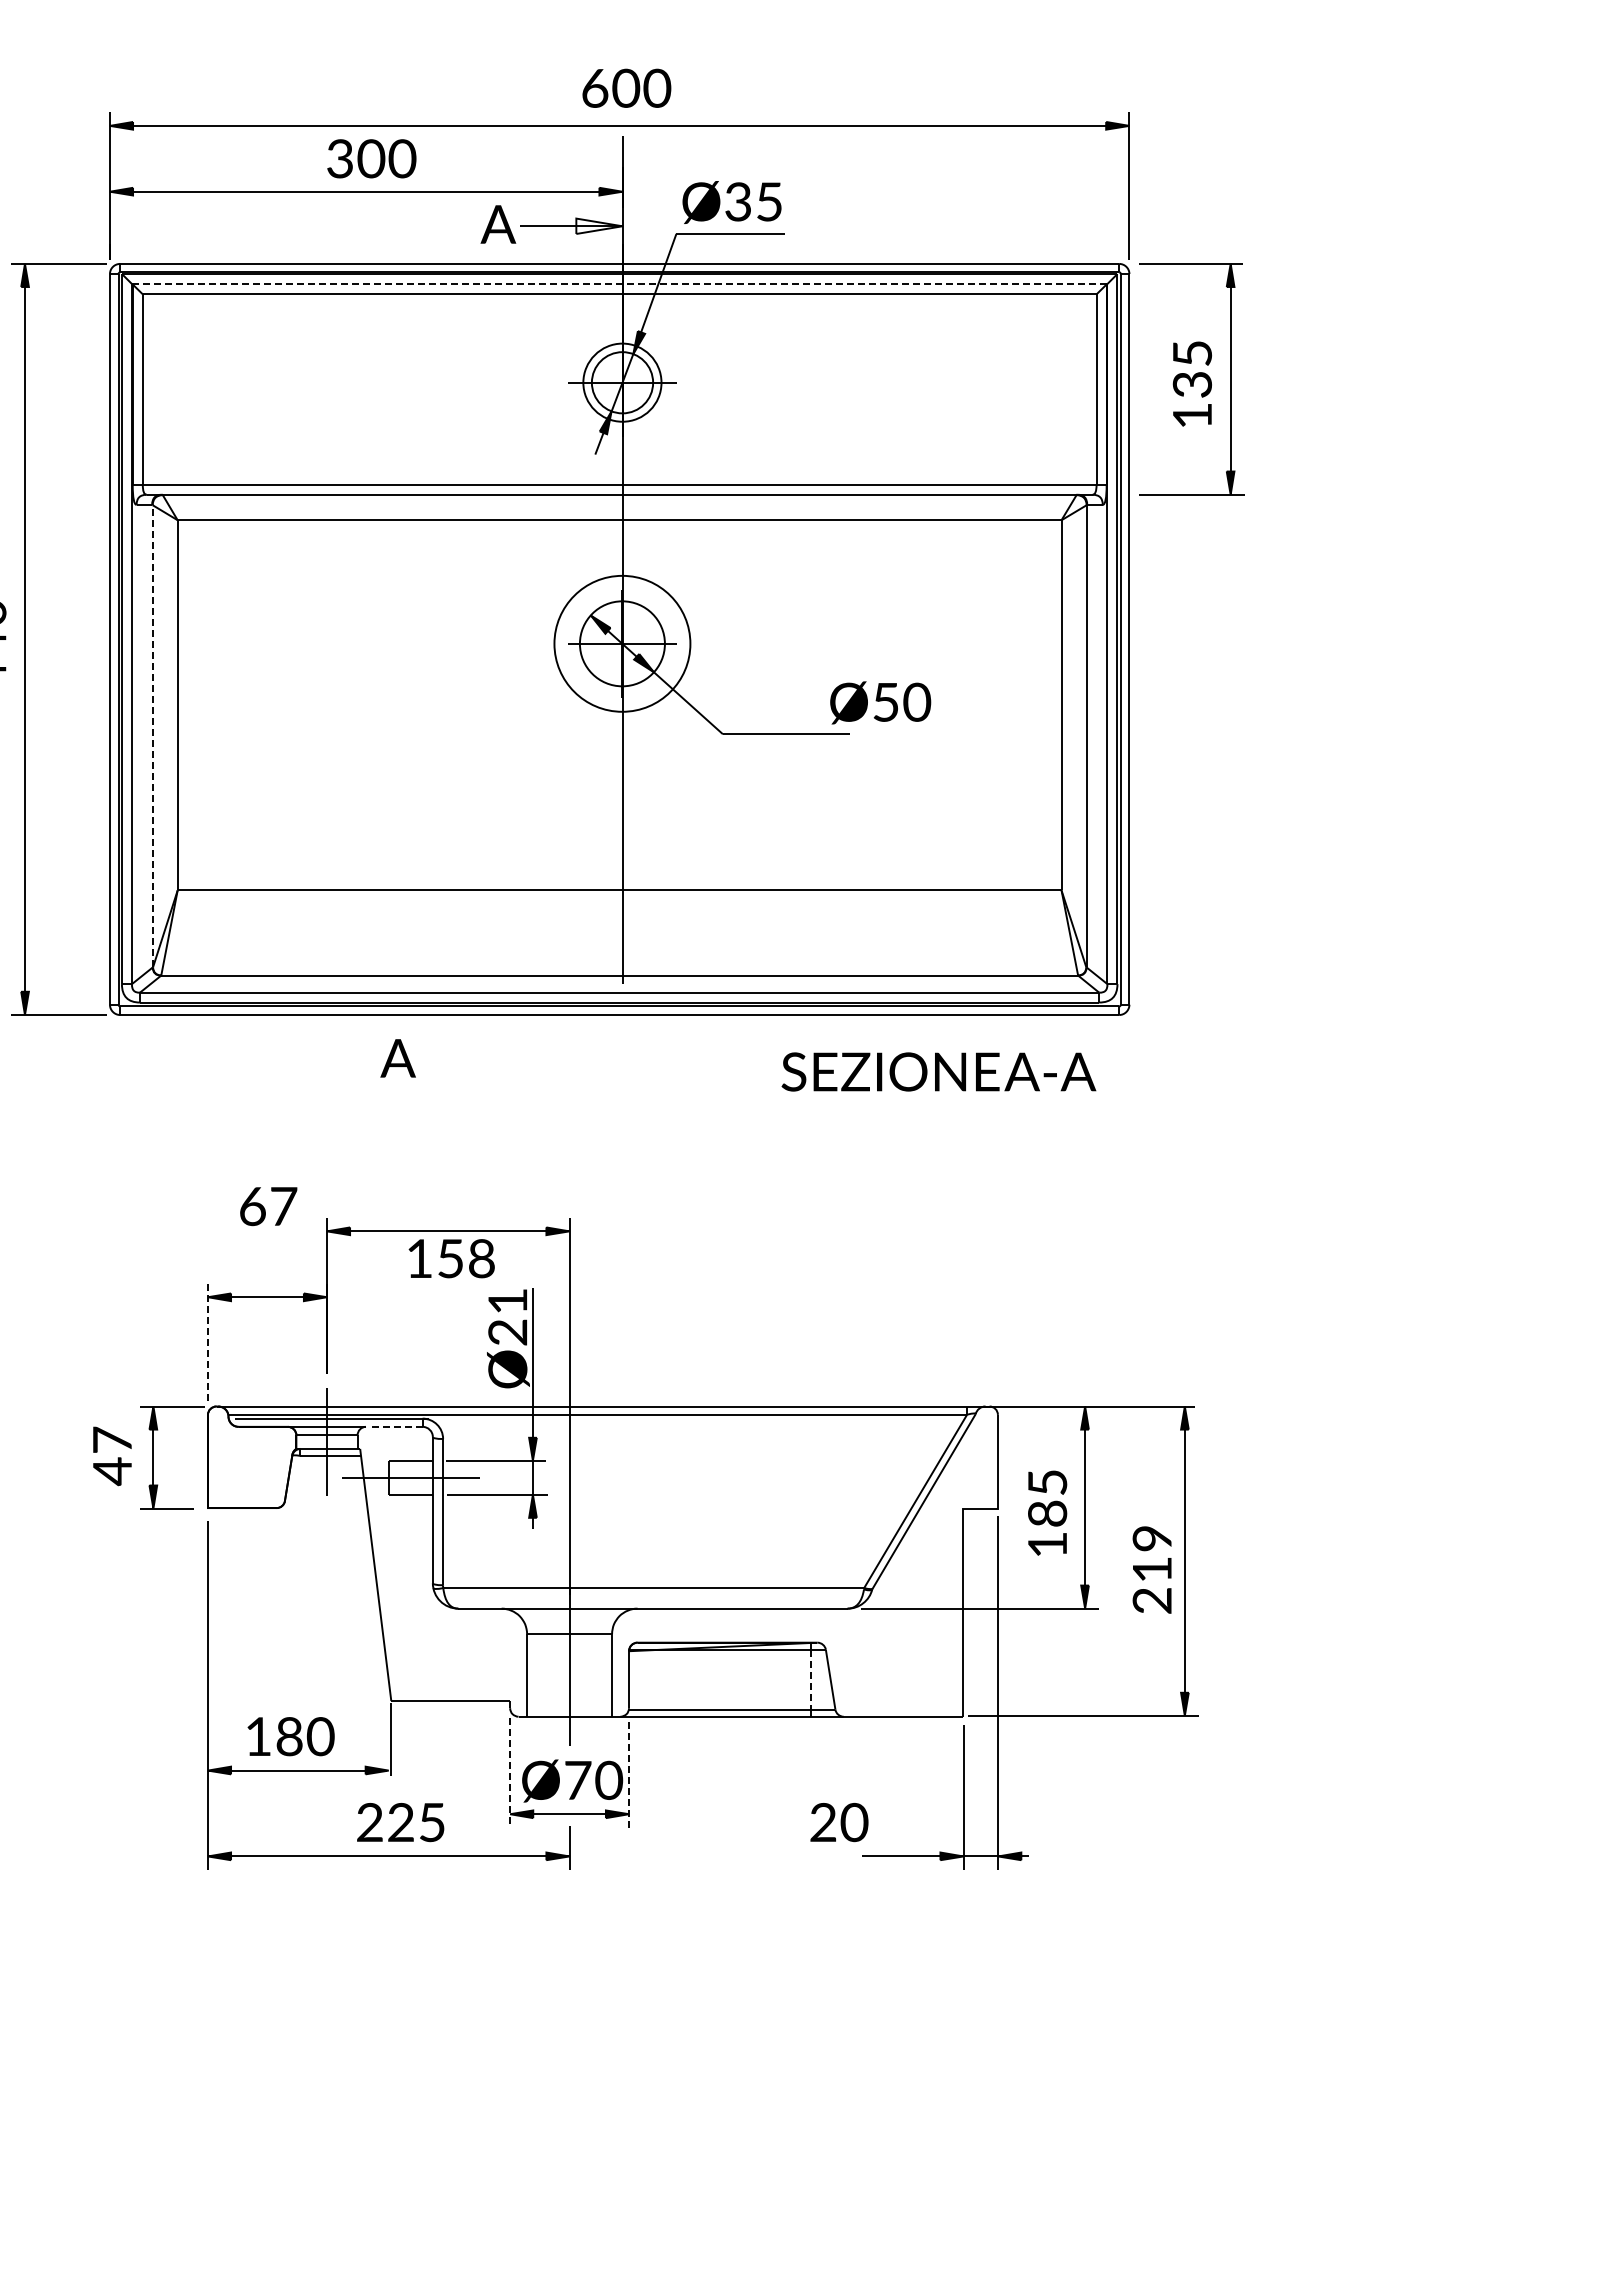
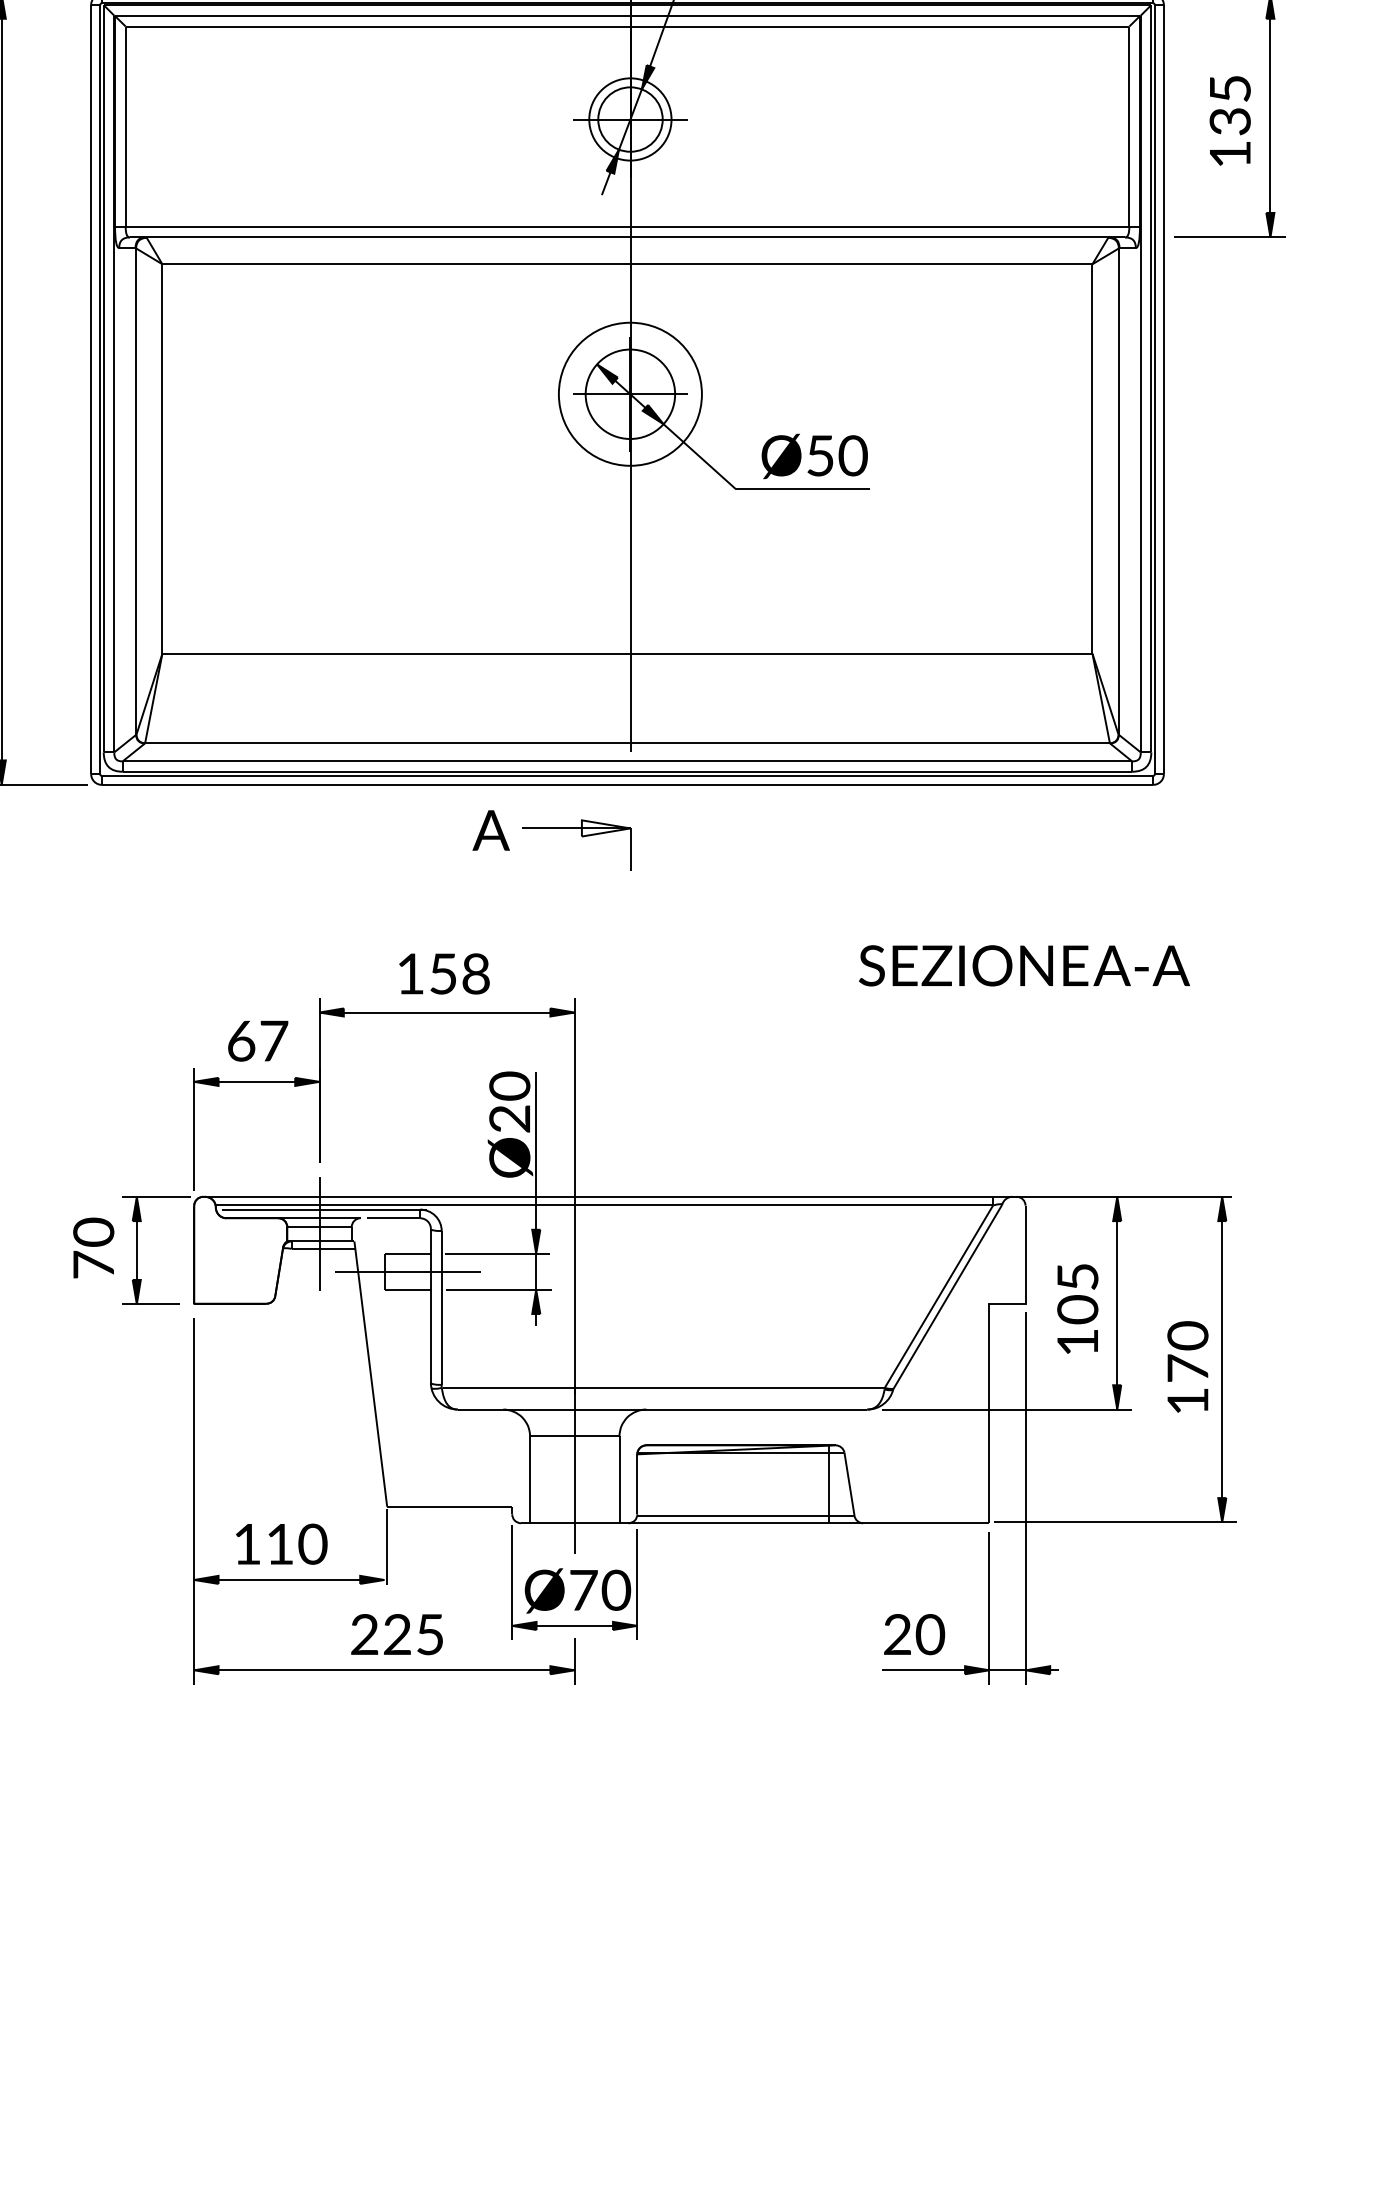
line: (620, 284) -> (628, 16), dashed -> solid
text: (880, 702) -> (814, 456), moved
line: (152, 735) -> (135, 490), dashed -> solid
text: (397, 1058) -> (490, 830), moved
part: (576, 1064) -> (582, 836), added
text: (938, 1071) -> (1024, 965), moved
text: (268, 1206) -> (257, 1041), moved
text: (451, 1258) -> (444, 973), moved
text: (507, 1301) -> (509, 1086), Ø21 -> Ø20
line: (207, 1342) -> (193, 1129), dashed -> solid
line: (396, 1426) -> (392, 1217), dashed -> solid
text: (111, 1456) -> (92, 1249), 47 -> 70
text: (1047, 1513) -> (1077, 1309), 185 -> 105
text: (1151, 1568) -> (1187, 1367), 219 -> 170
line: (811, 1680) -> (829, 1485), dashed -> solid
text: (289, 1736) -> (280, 1544), 180 -> 110
line: (510, 1773) -> (512, 1583), dashed -> solid
line: (629, 1775) -> (637, 1585), dashed -> solid
text: (839, 1822) -> (914, 1634), moved

